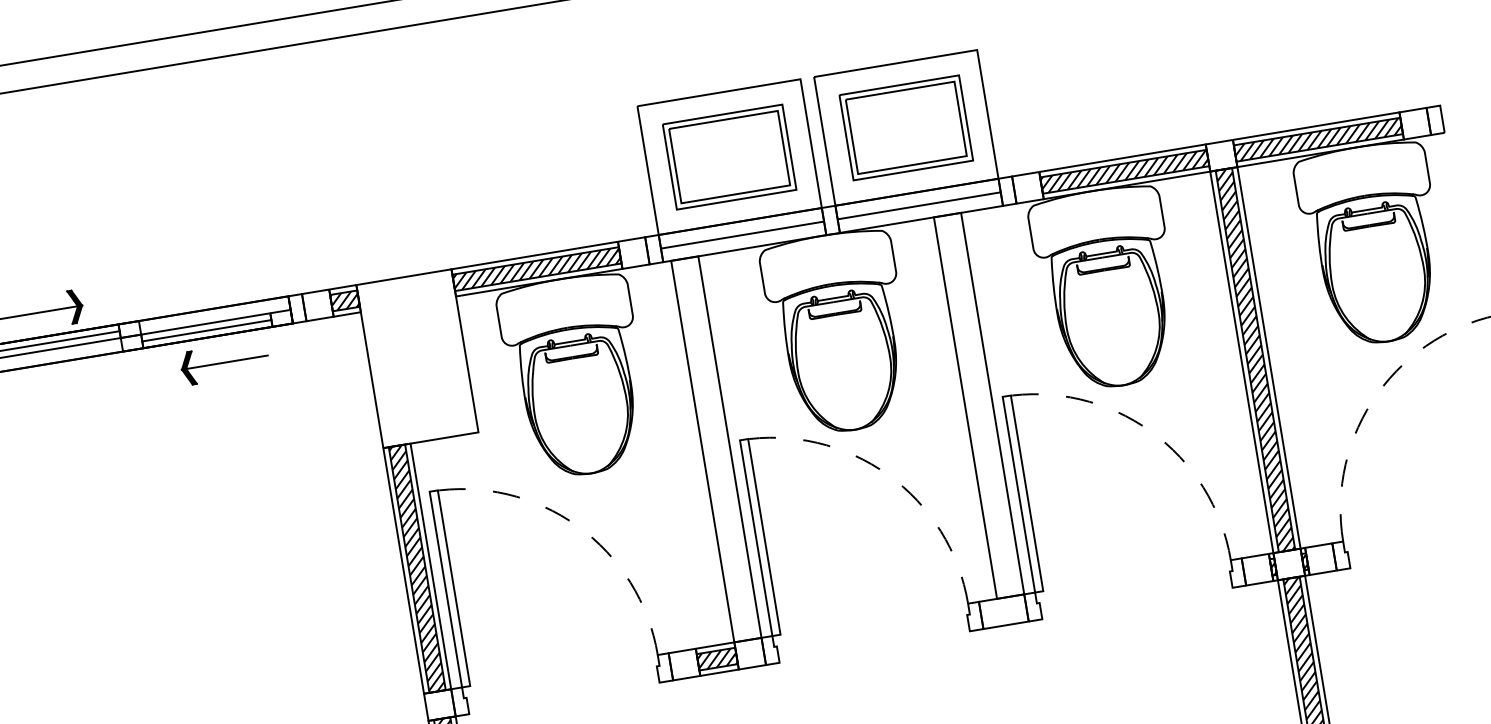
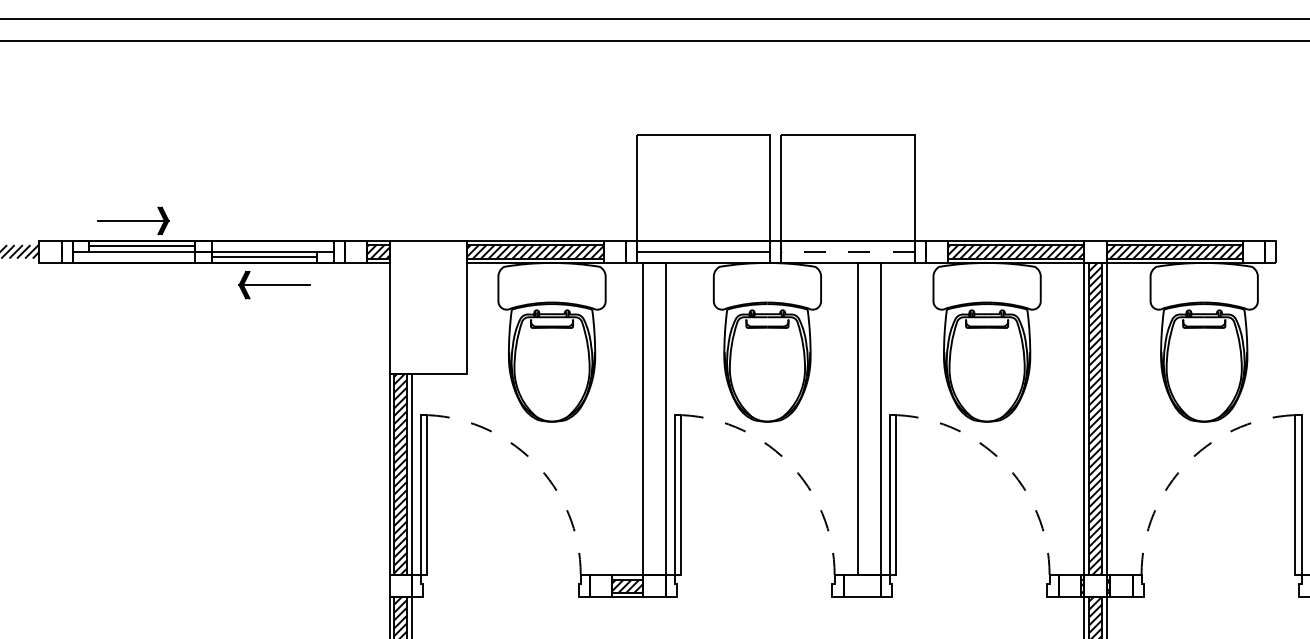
part: (905, 127) -> (847, 187), removed
part: (729, 156) -> (703, 187), removed
line: (919, 205) -> (848, 251), solid -> dashed

